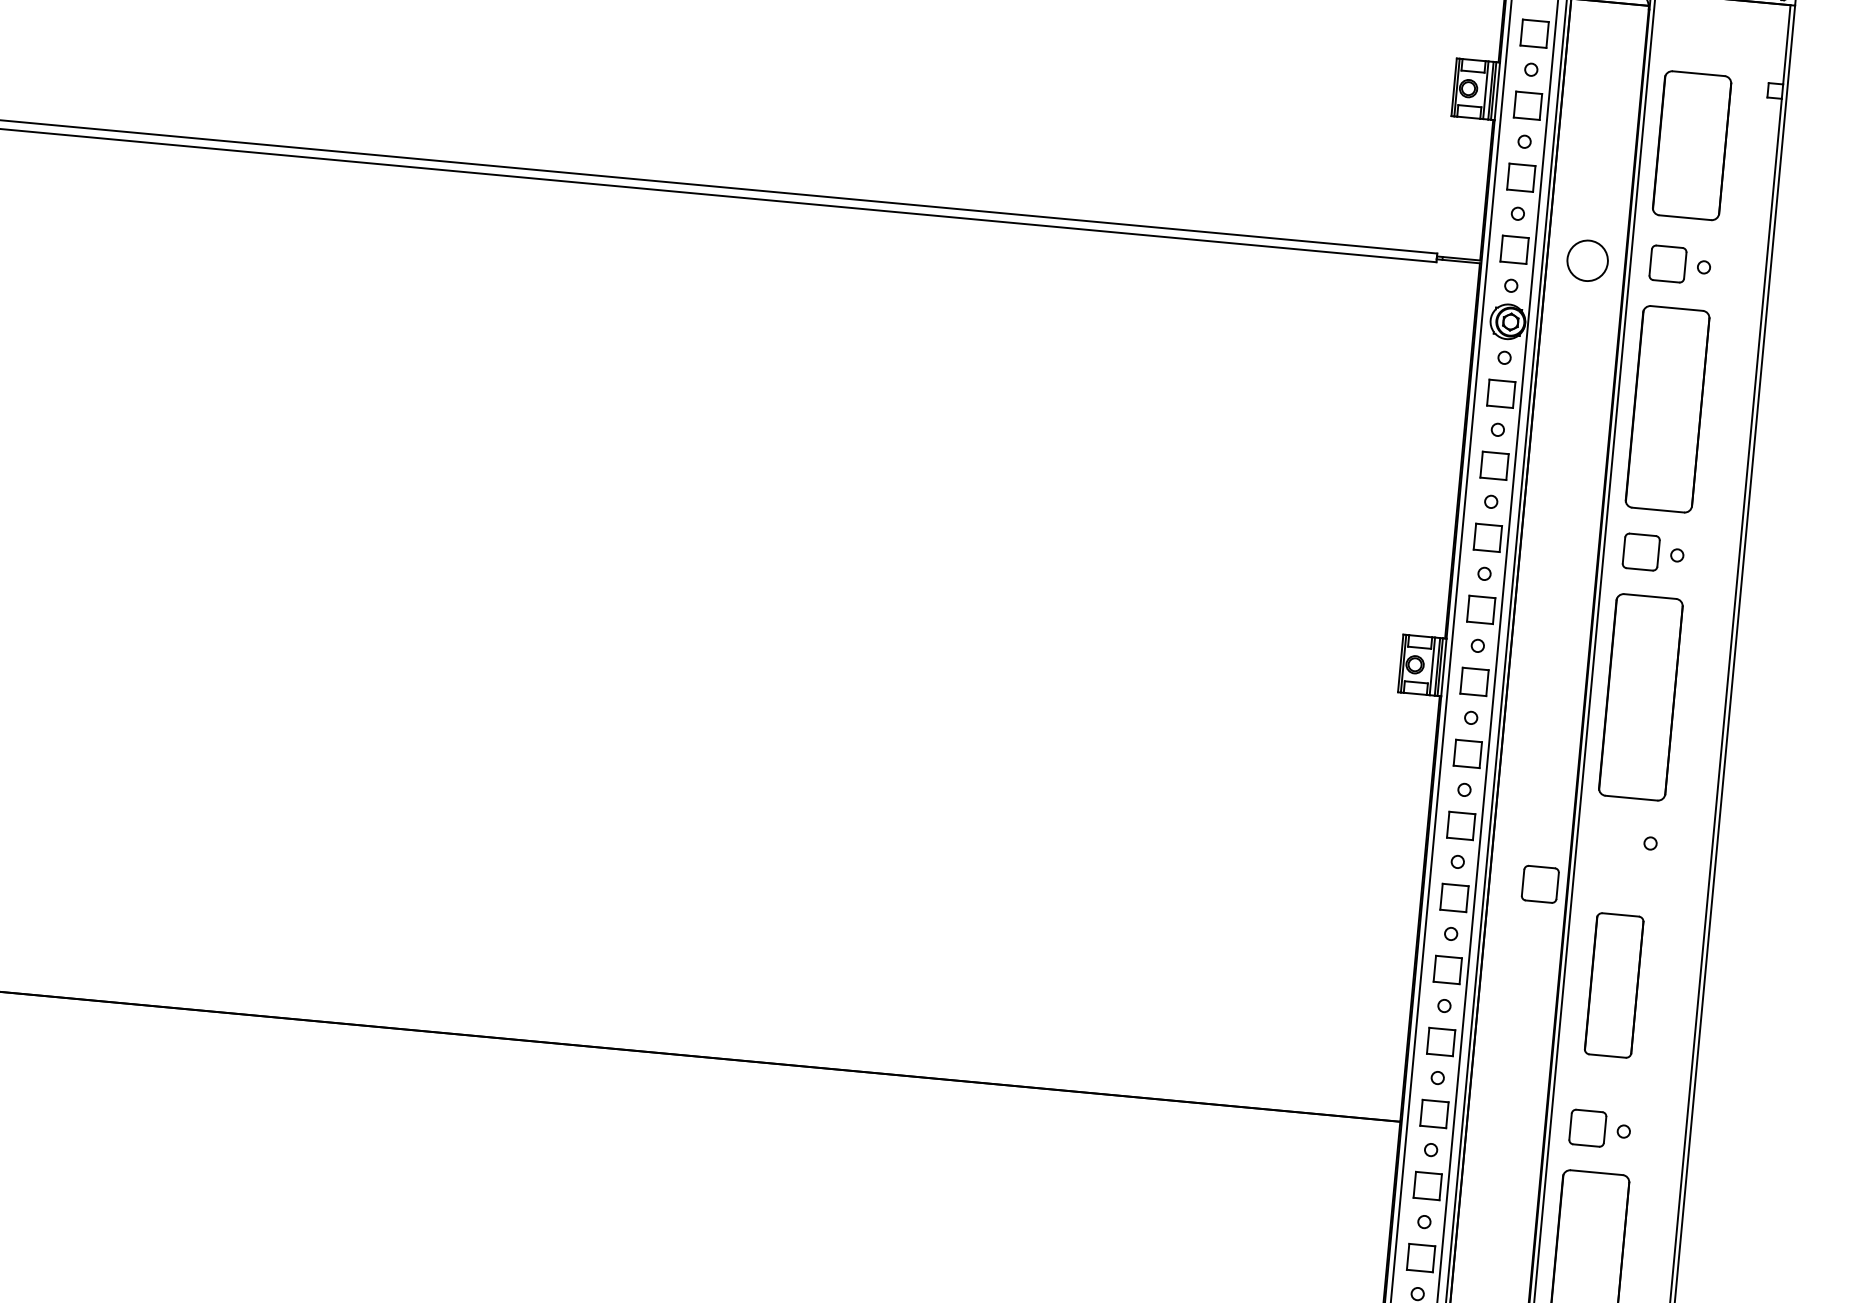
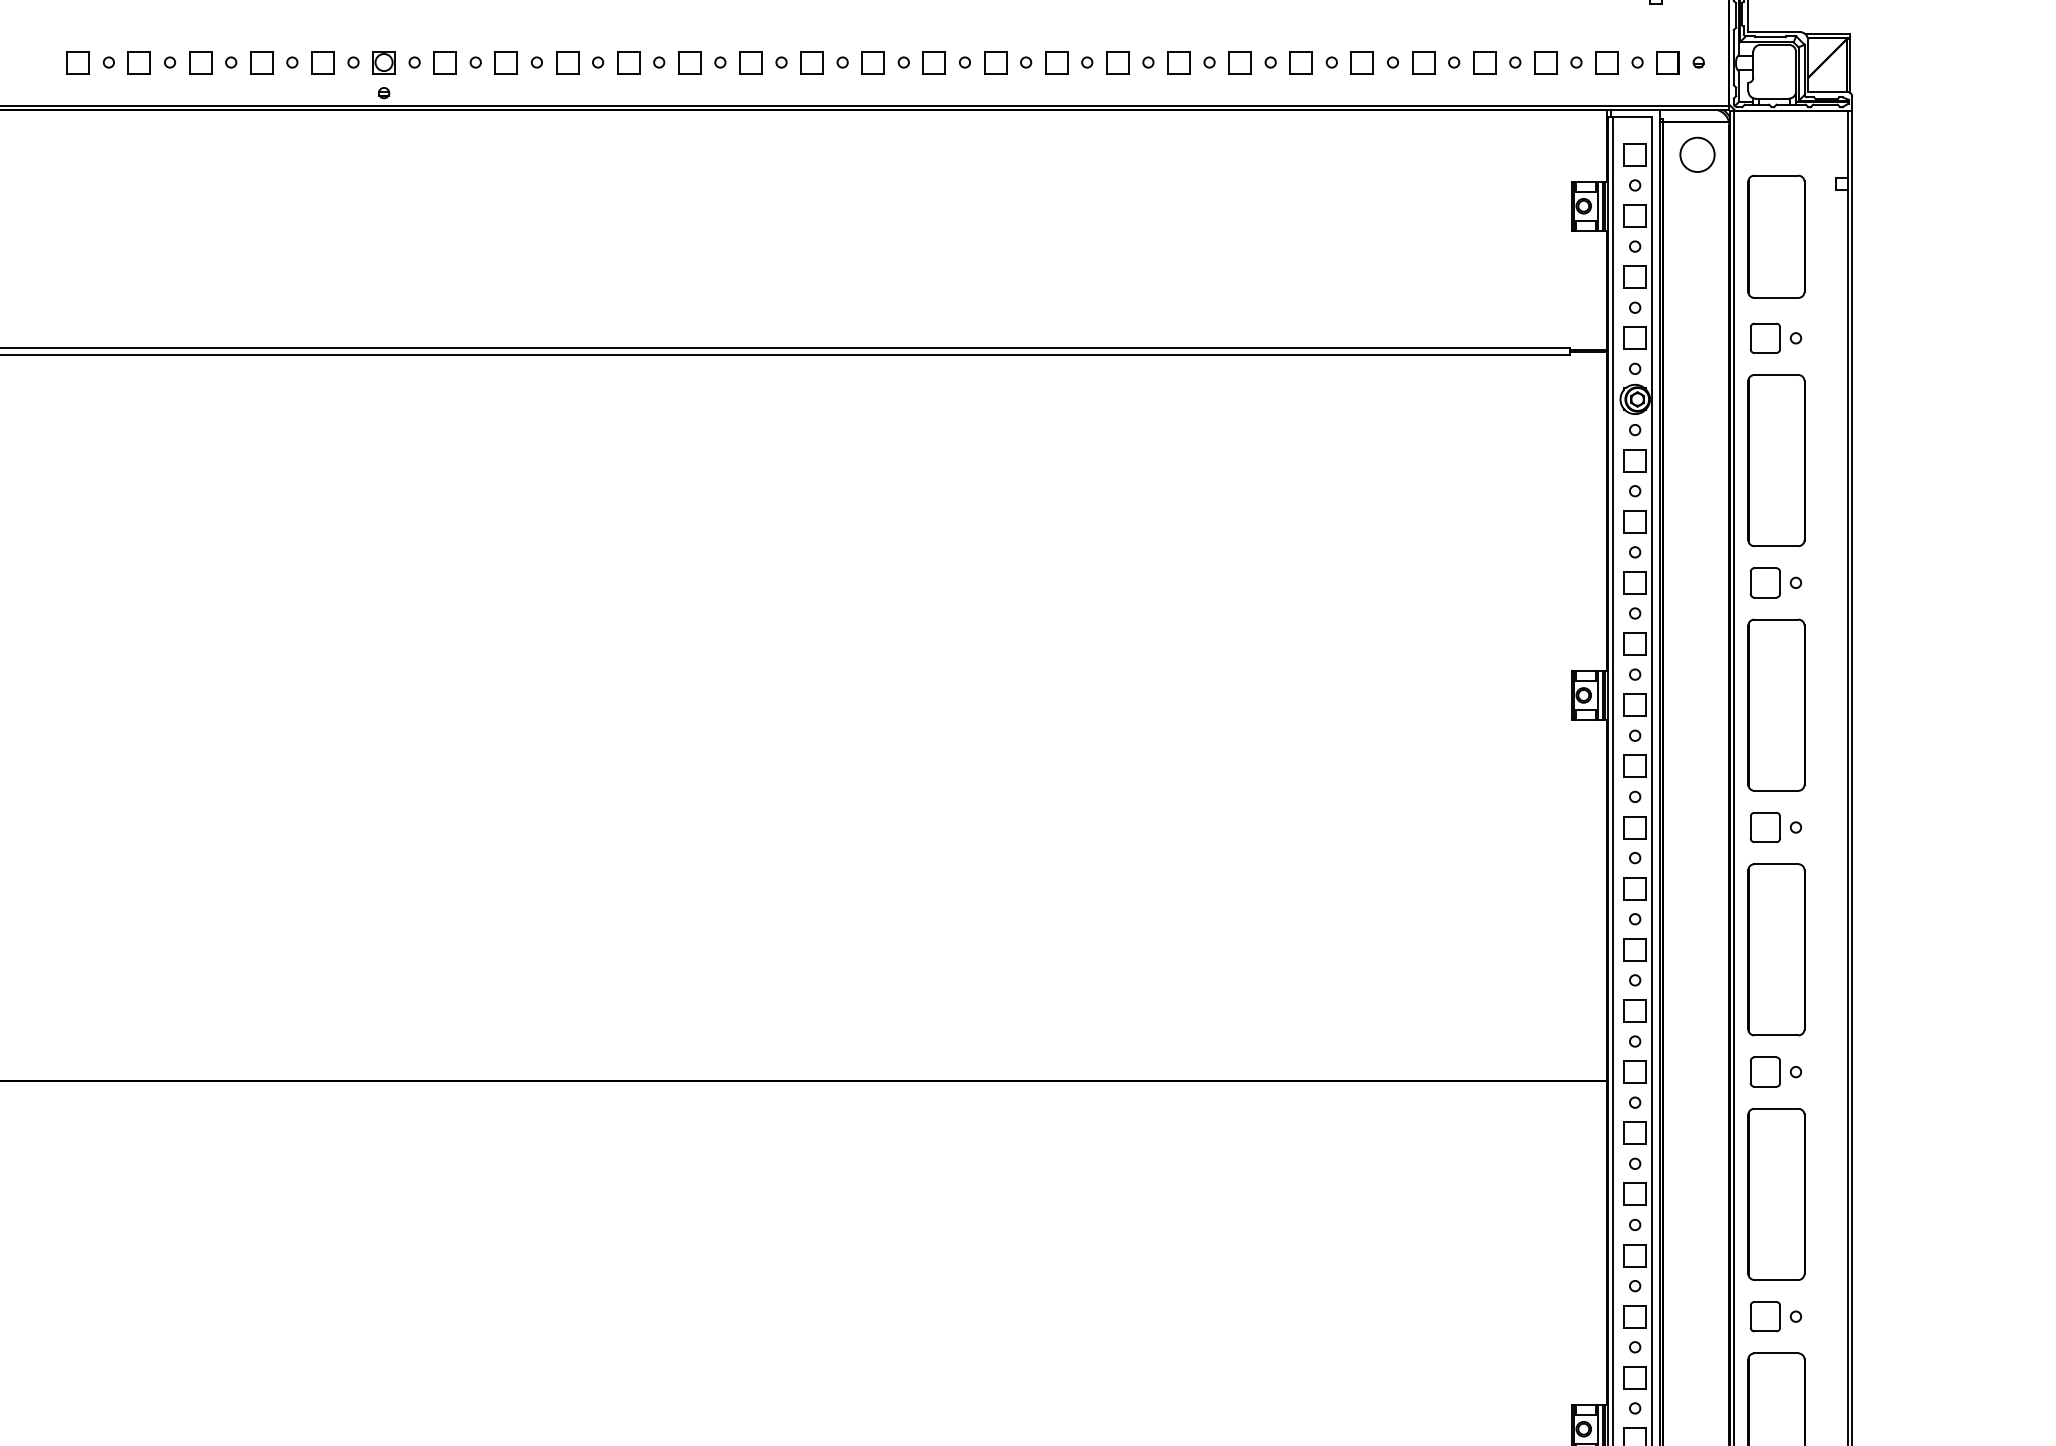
circle: (1587, 260) -> (1697, 154), moved
part: (1540, 884) -> (1765, 827), moved
part: (1614, 985) -> (1776, 949), size x1.43

